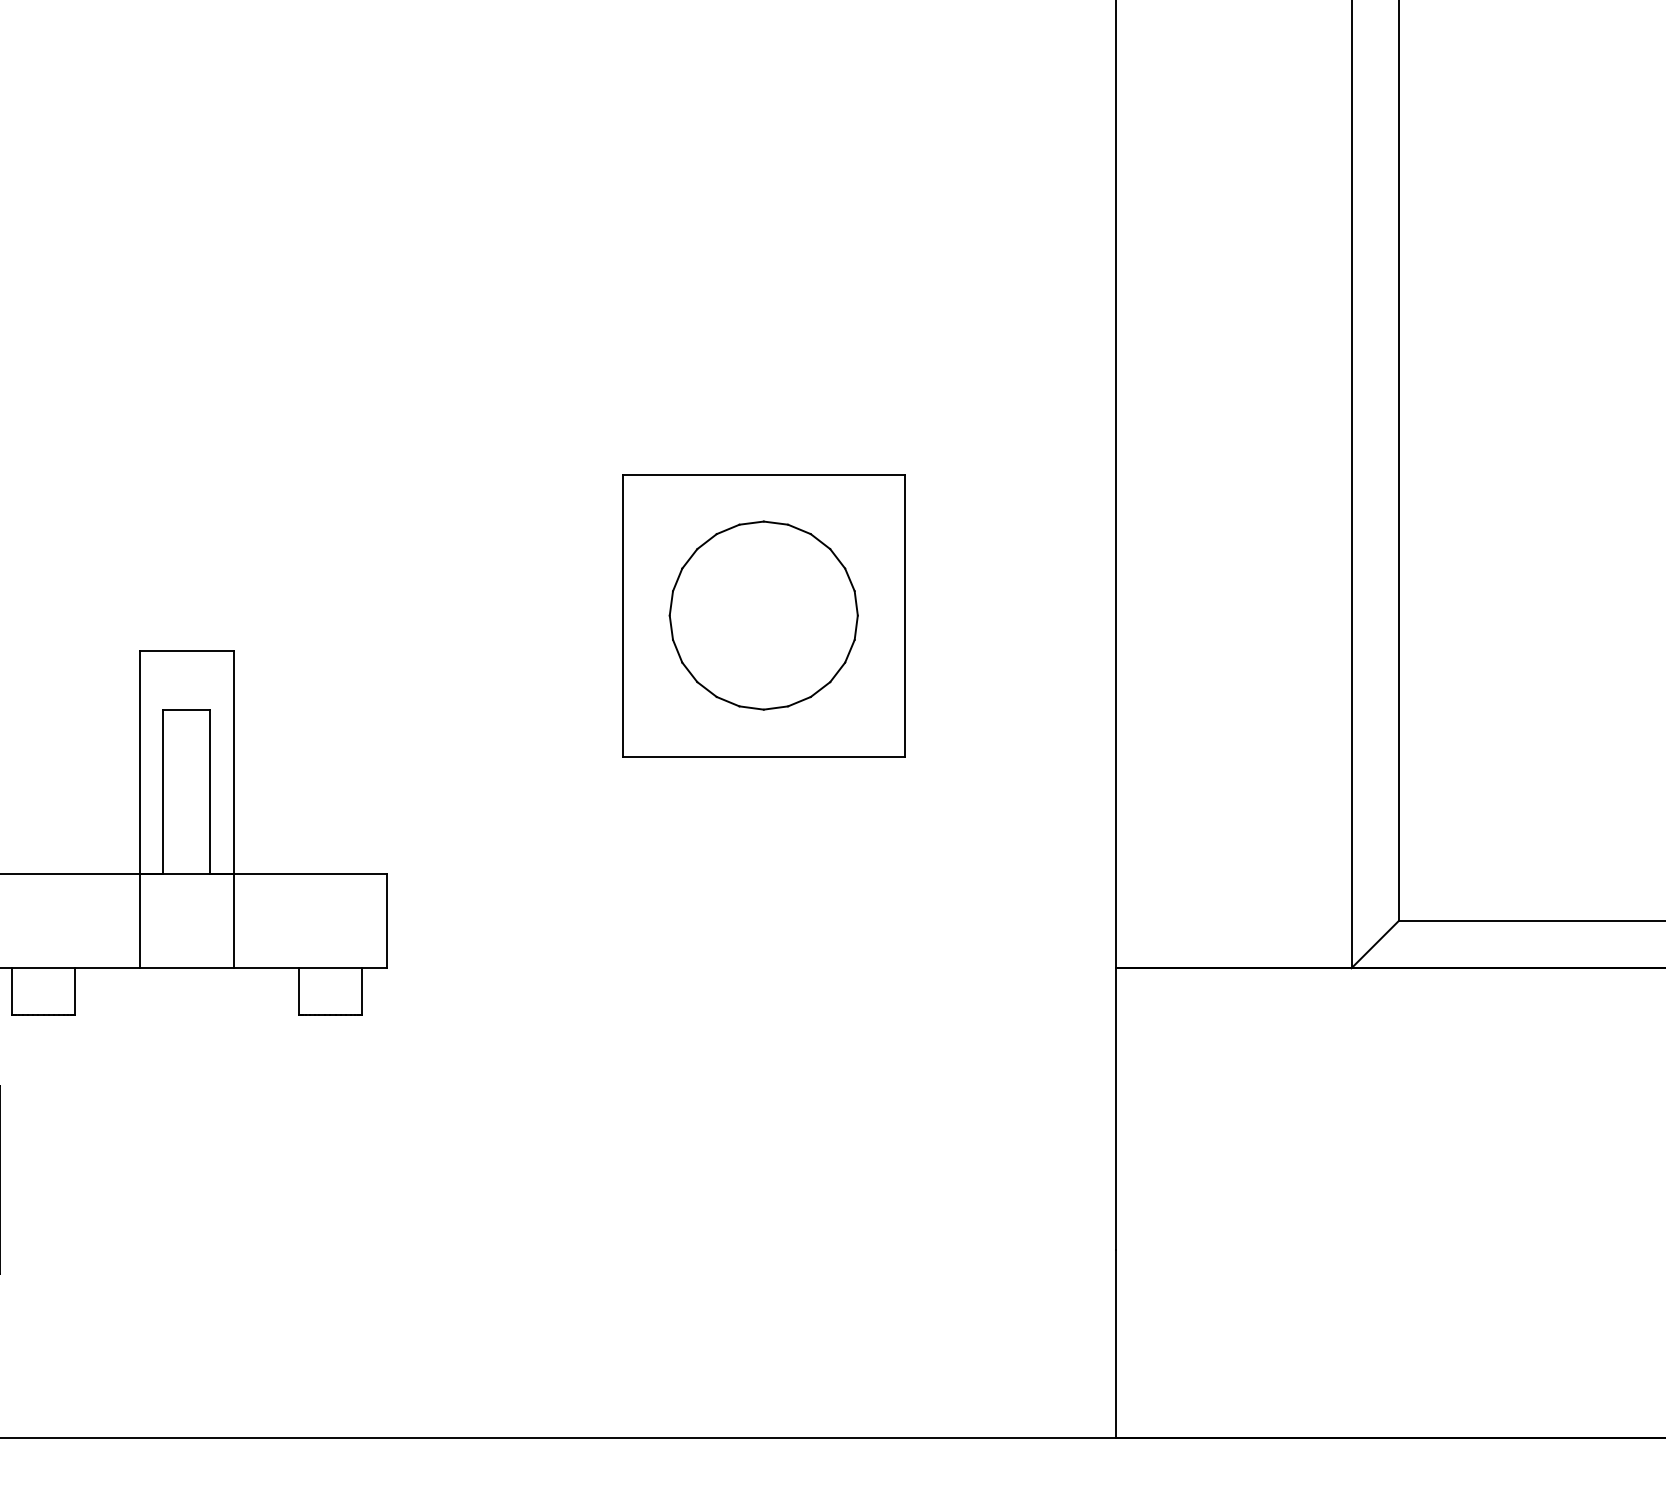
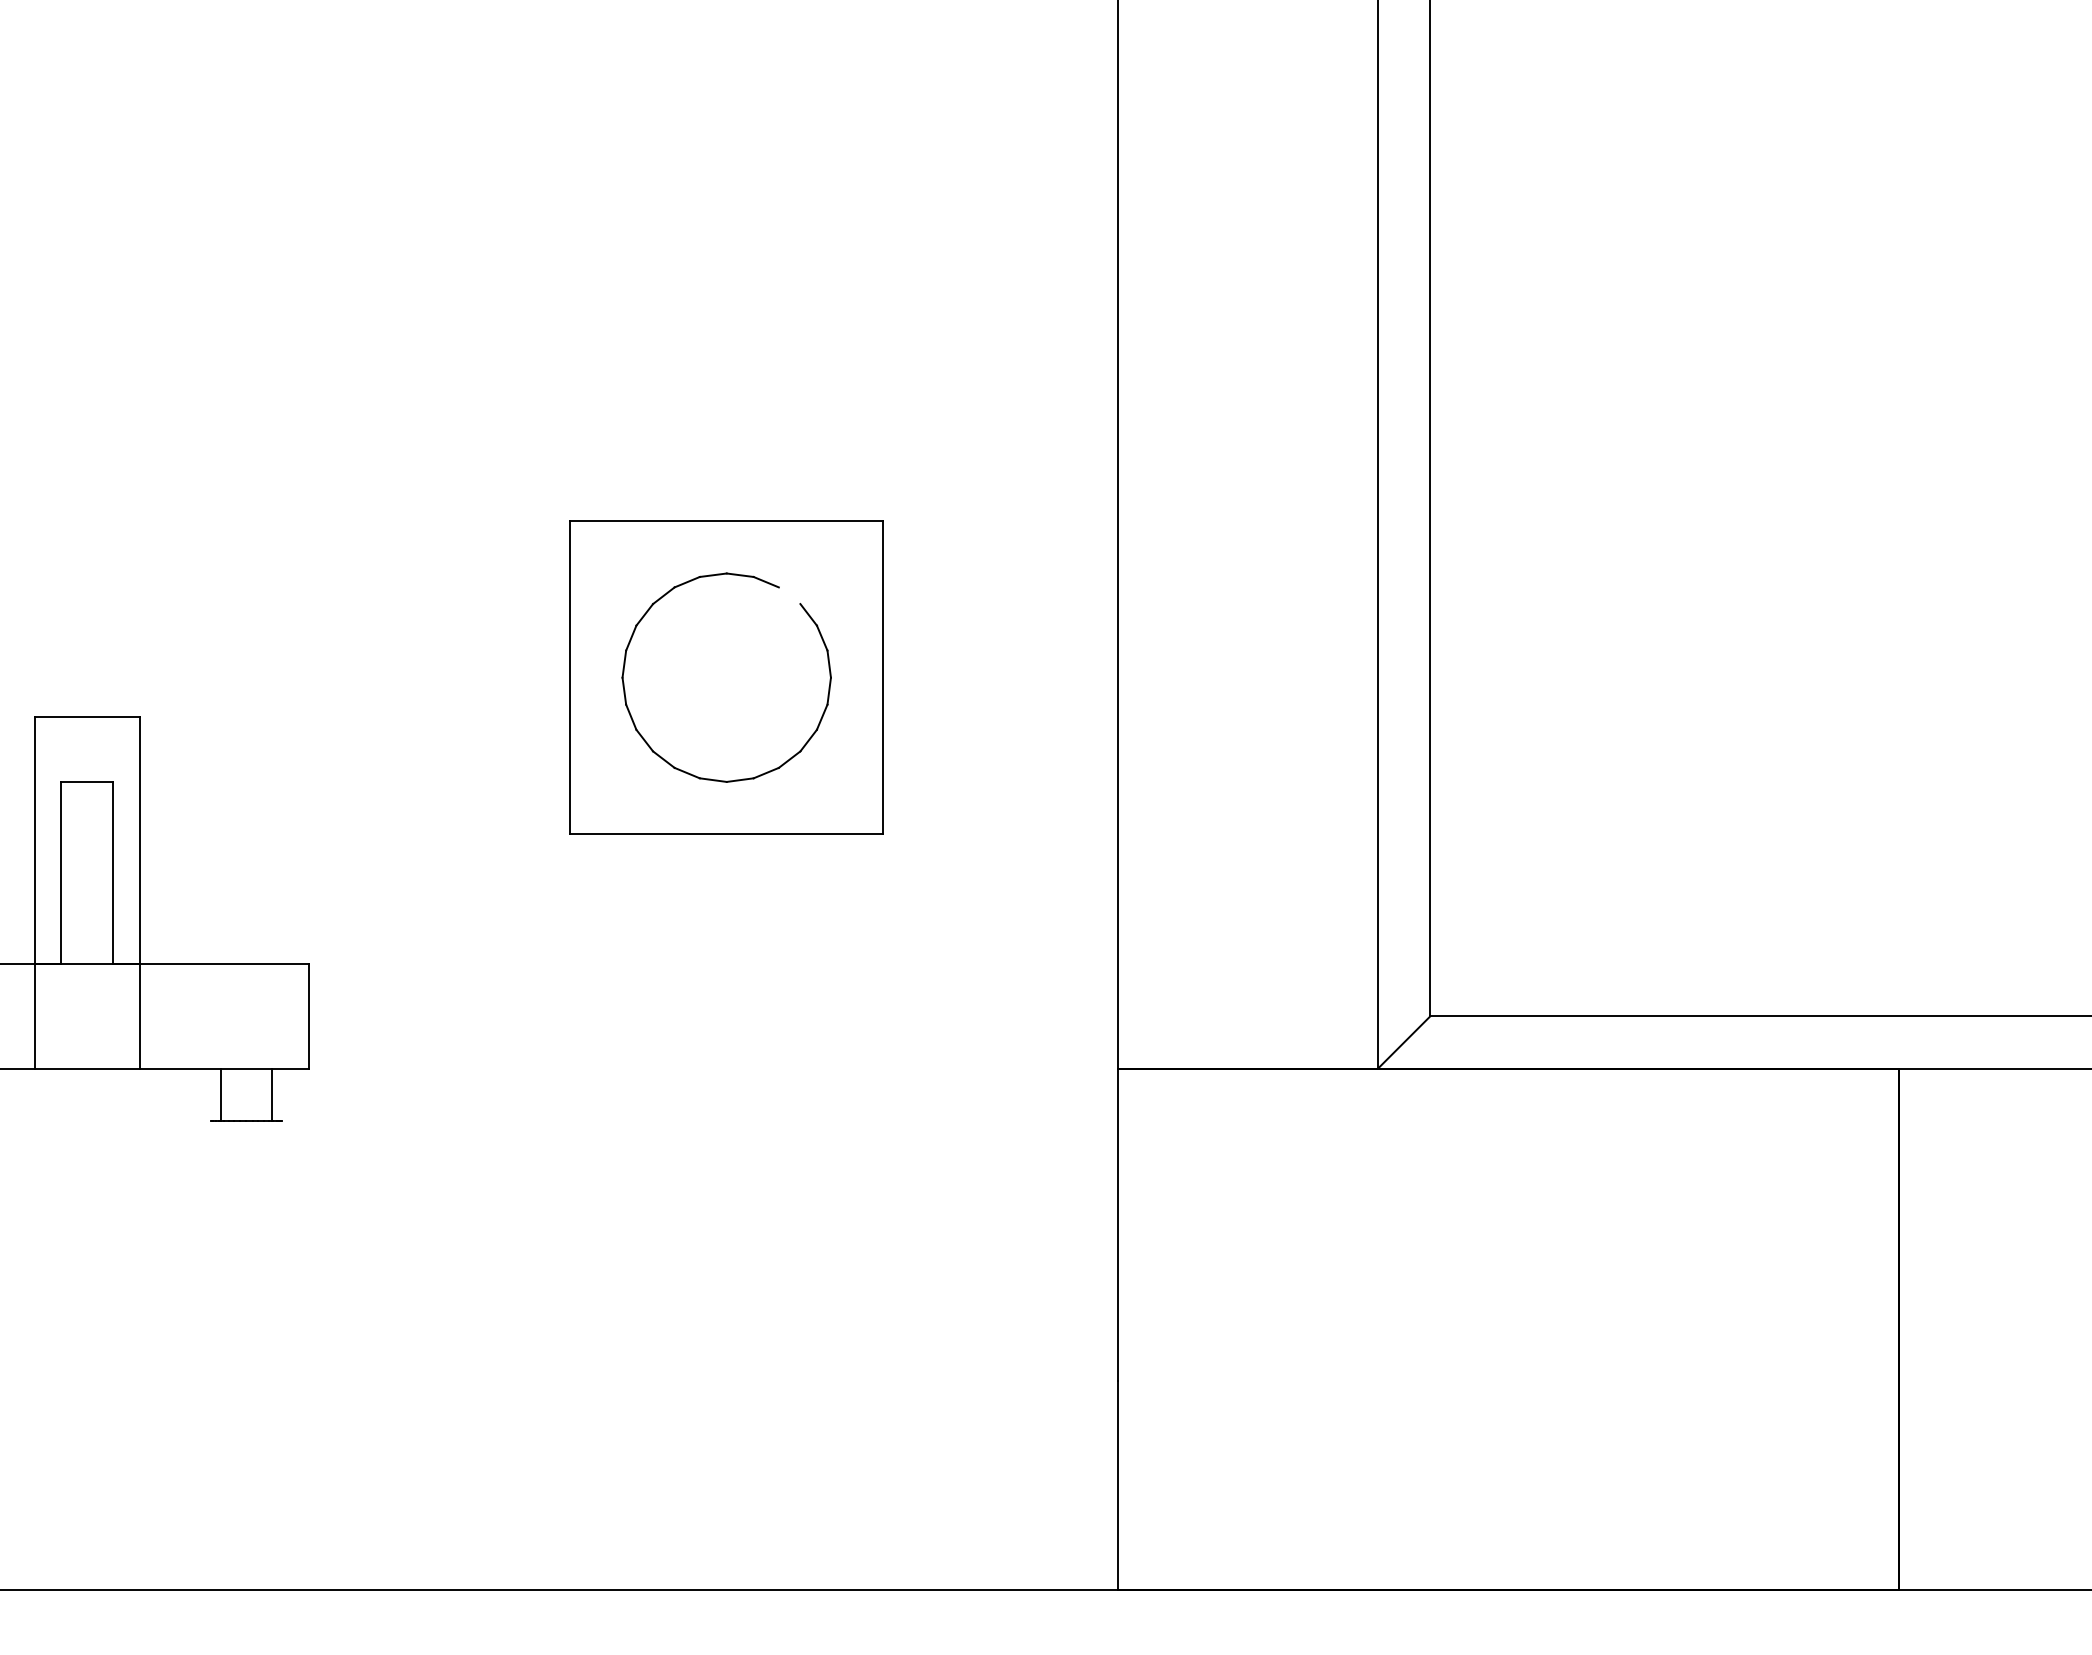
line: (820, 541) -> (789, 595), removed
line: (298, 991) -> (272, 1094), moved
line: (362, 991) -> (220, 1094), moved

